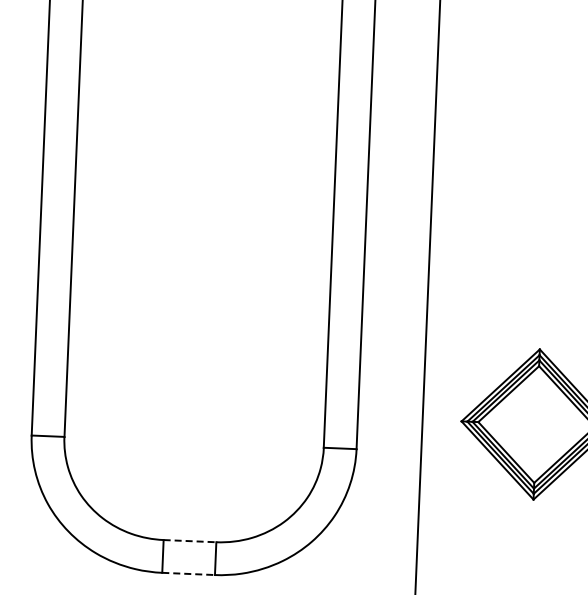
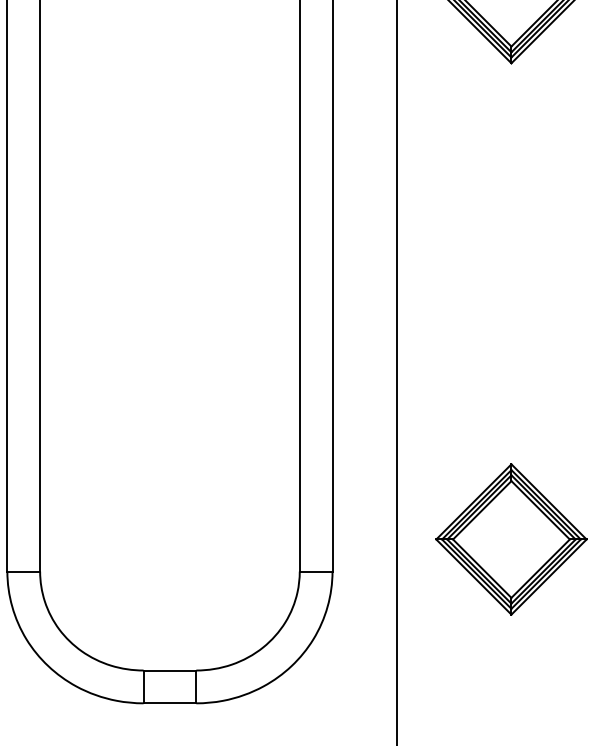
line: (190, 541) -> (170, 670), dashed -> solid
line: (189, 574) -> (170, 703), dashed -> solid

